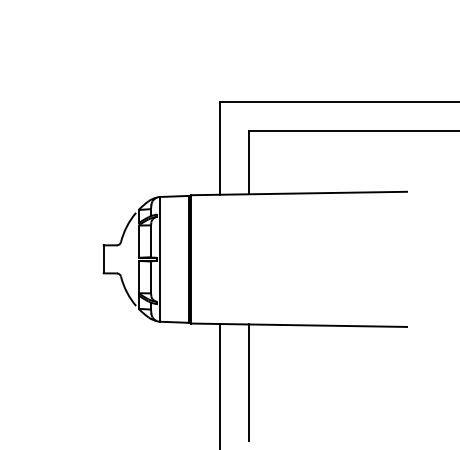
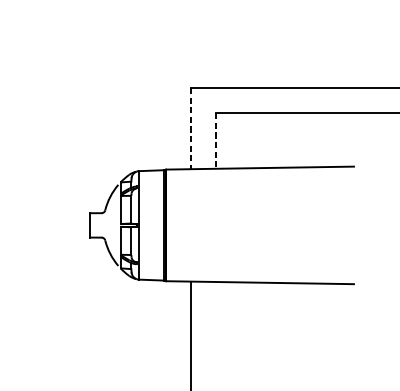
line: (219, 148) -> (190, 128), solid -> dashed
line: (248, 162) -> (216, 141), solid -> dashed
line: (248, 382) -> (216, 332), removed

